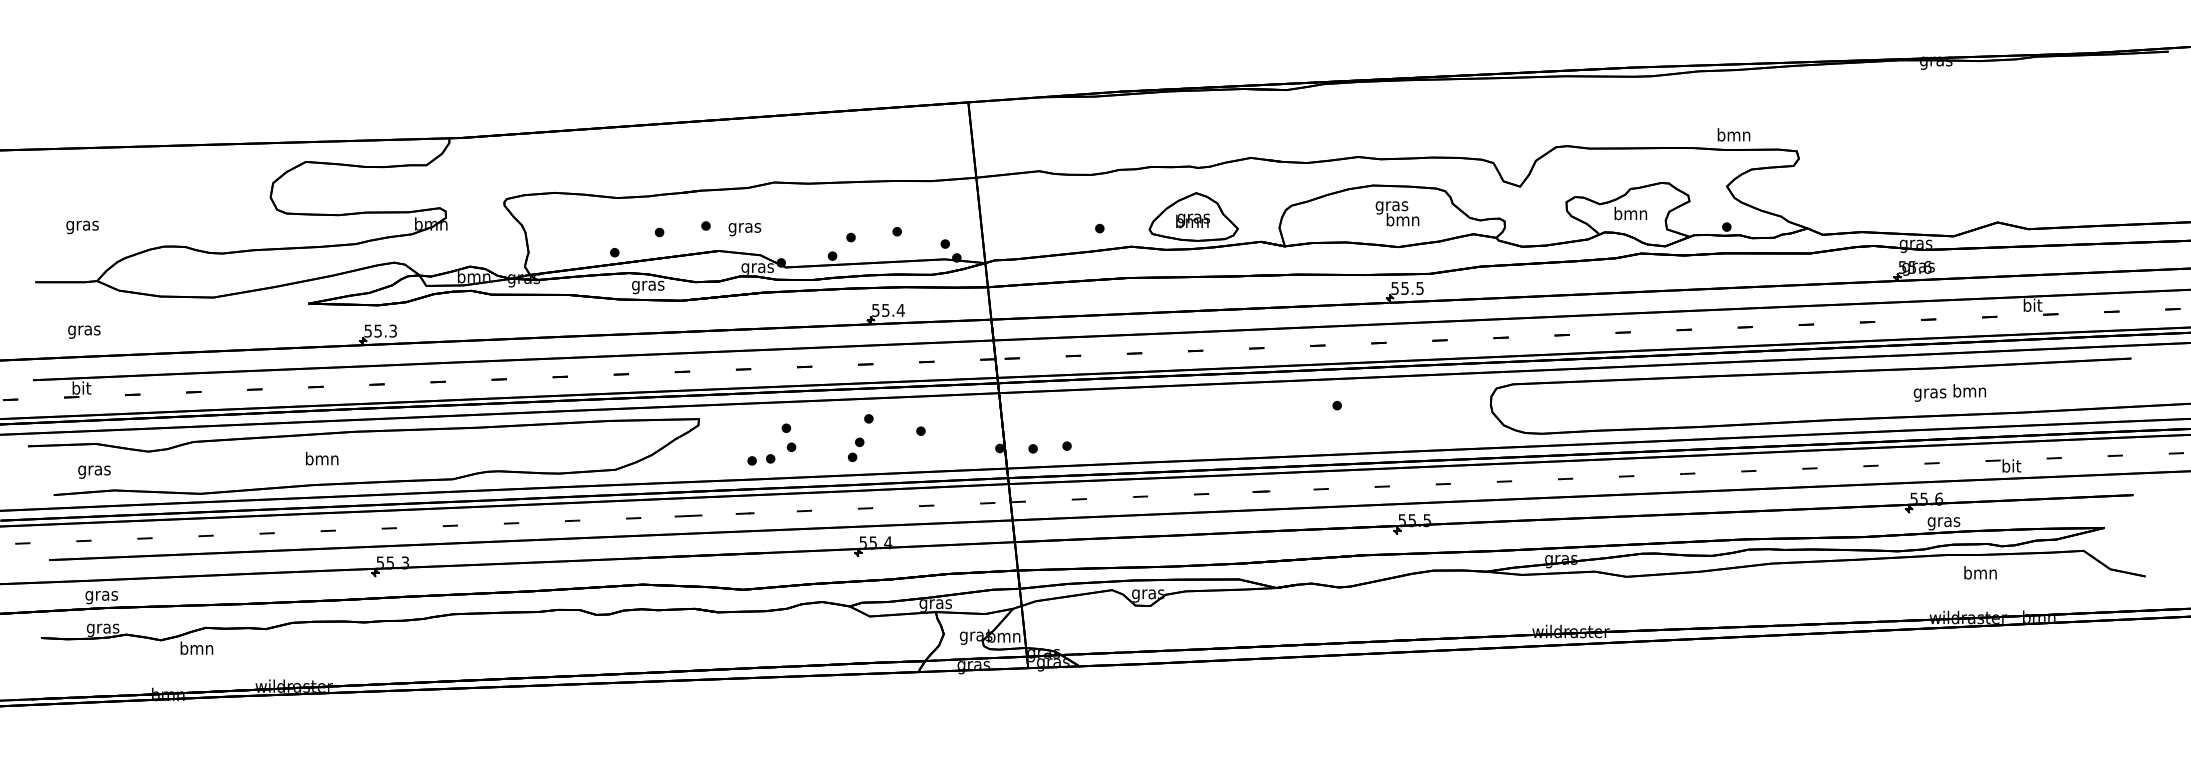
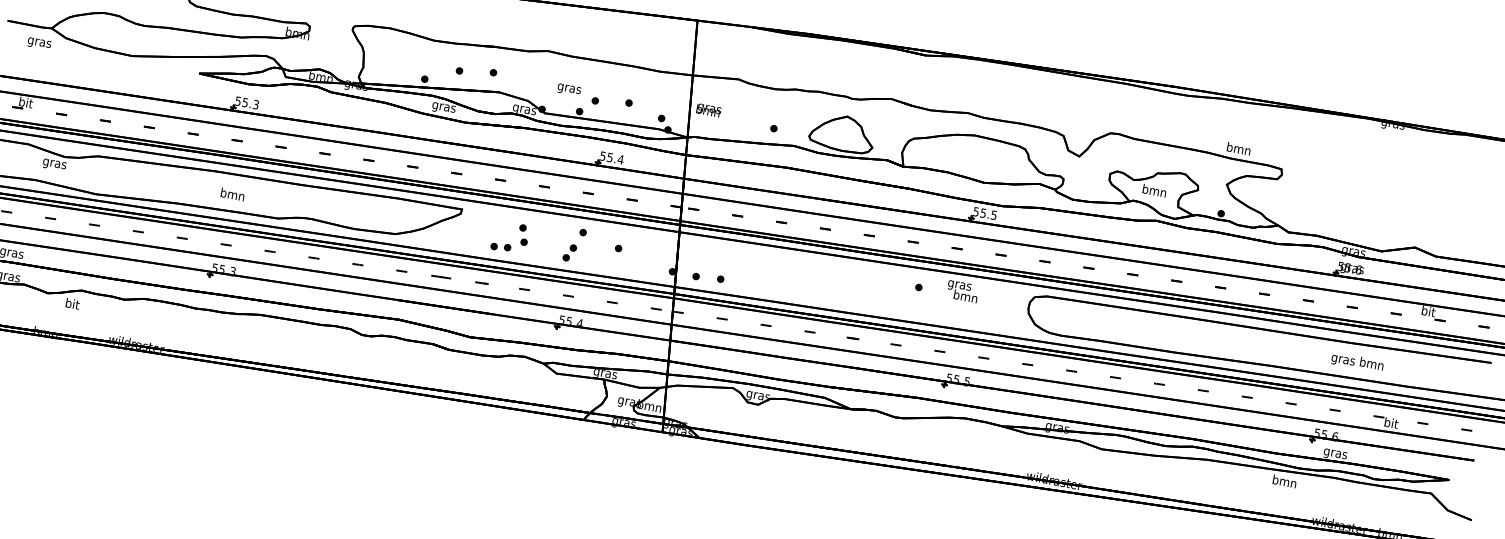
text: (1397, 213) -> (962, 291), moved
text: (1192, 220) -> (708, 110), moved
text: (744, 229) -> (568, 89), moved
text: (84, 331) -> (39, 43), moved
text: (322, 458) -> (233, 194), moved
text: (94, 471) -> (54, 164), moved
text: (1980, 572) -> (1284, 481), moved
text: (196, 647) -> (72, 303), bmn -> bit

